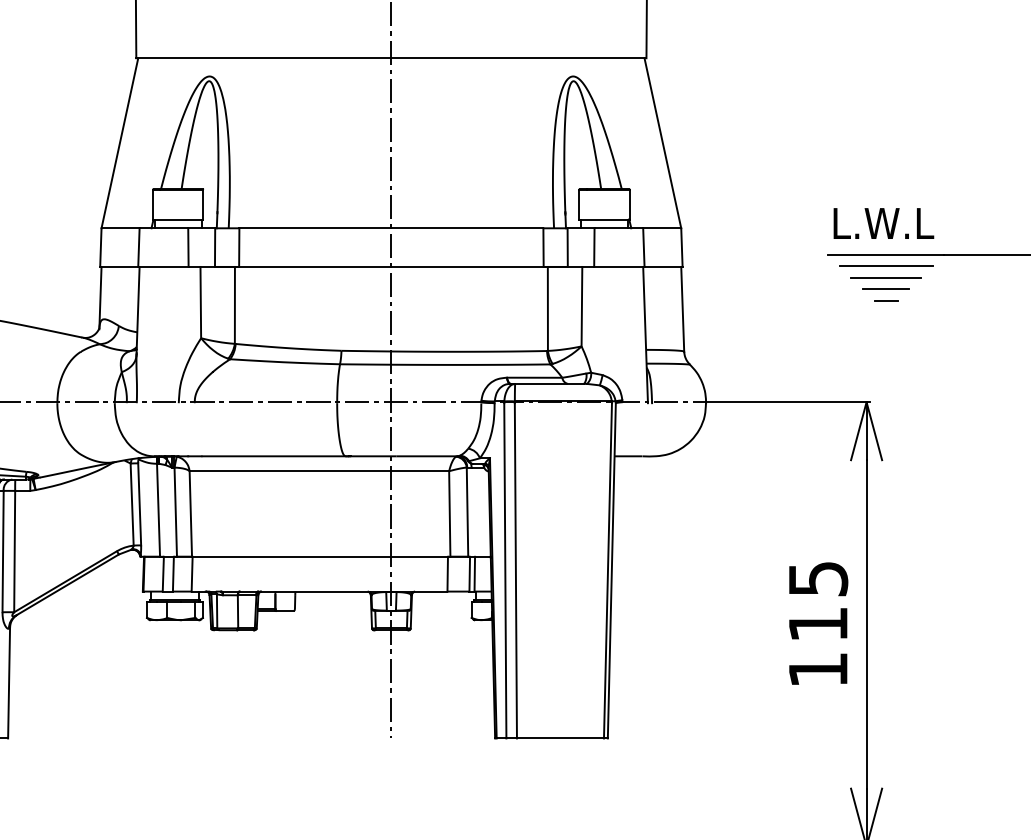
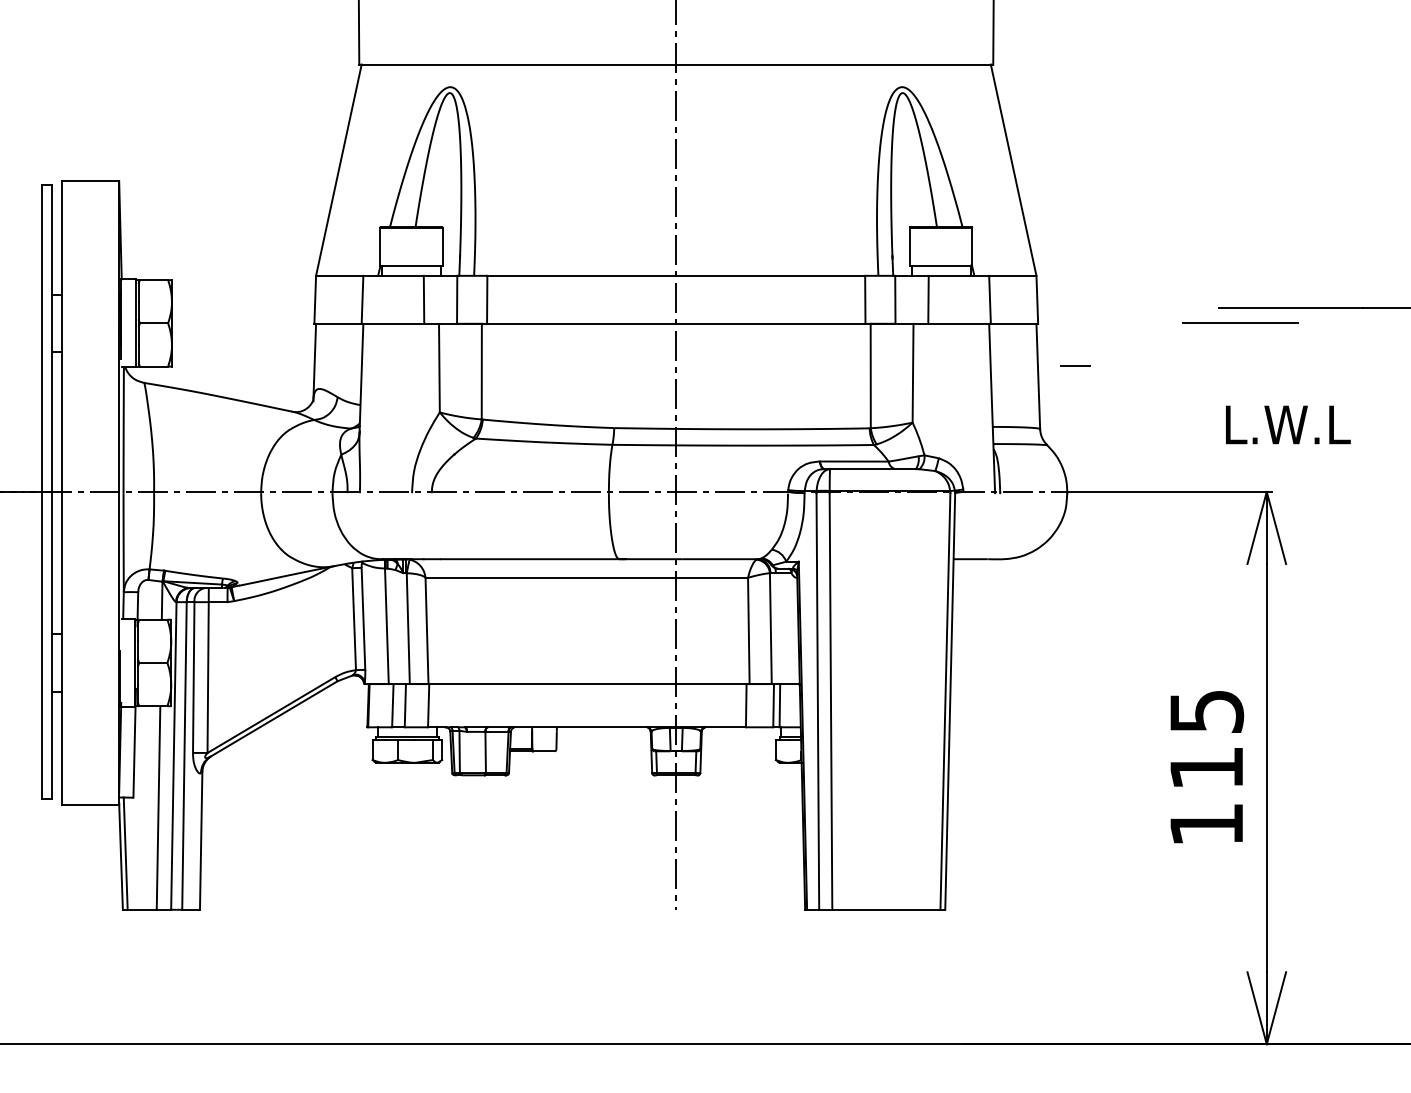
text: (884, 223) -> (1288, 424), moved
line: (886, 265) -> (1240, 322), moved
line: (885, 277) -> (1290, 337), removed
line: (886, 289) -> (1291, 351), removed
line: (886, 300) -> (1075, 365), moved

